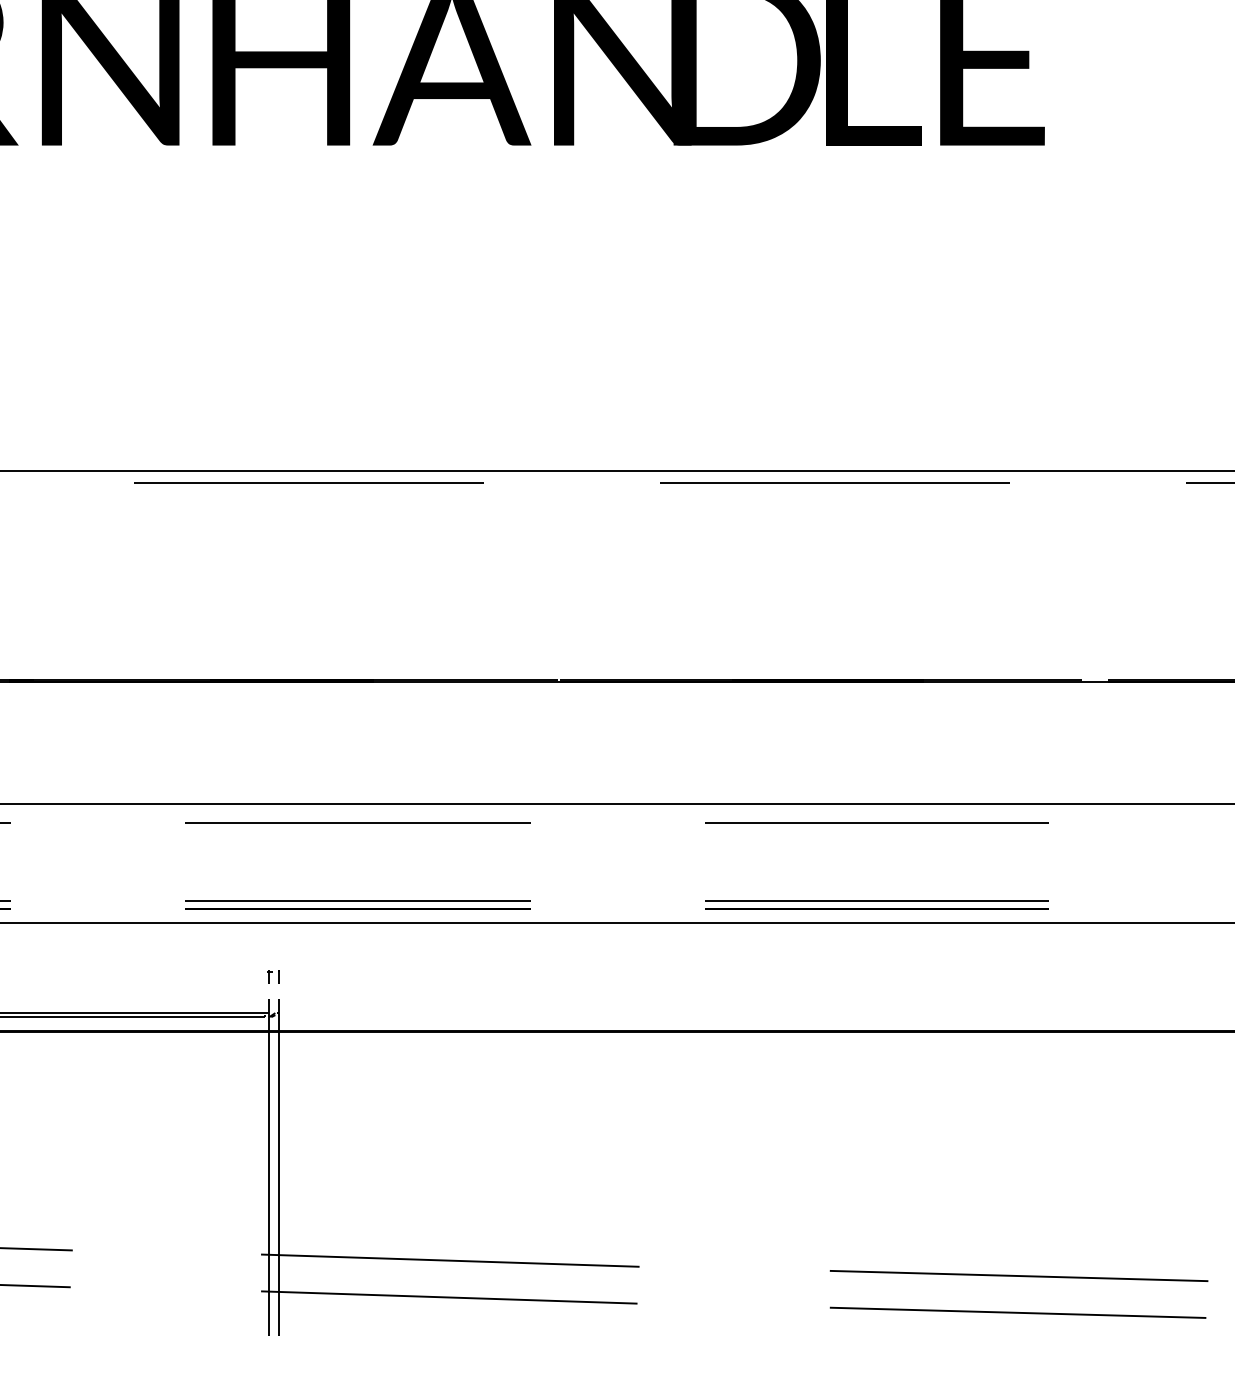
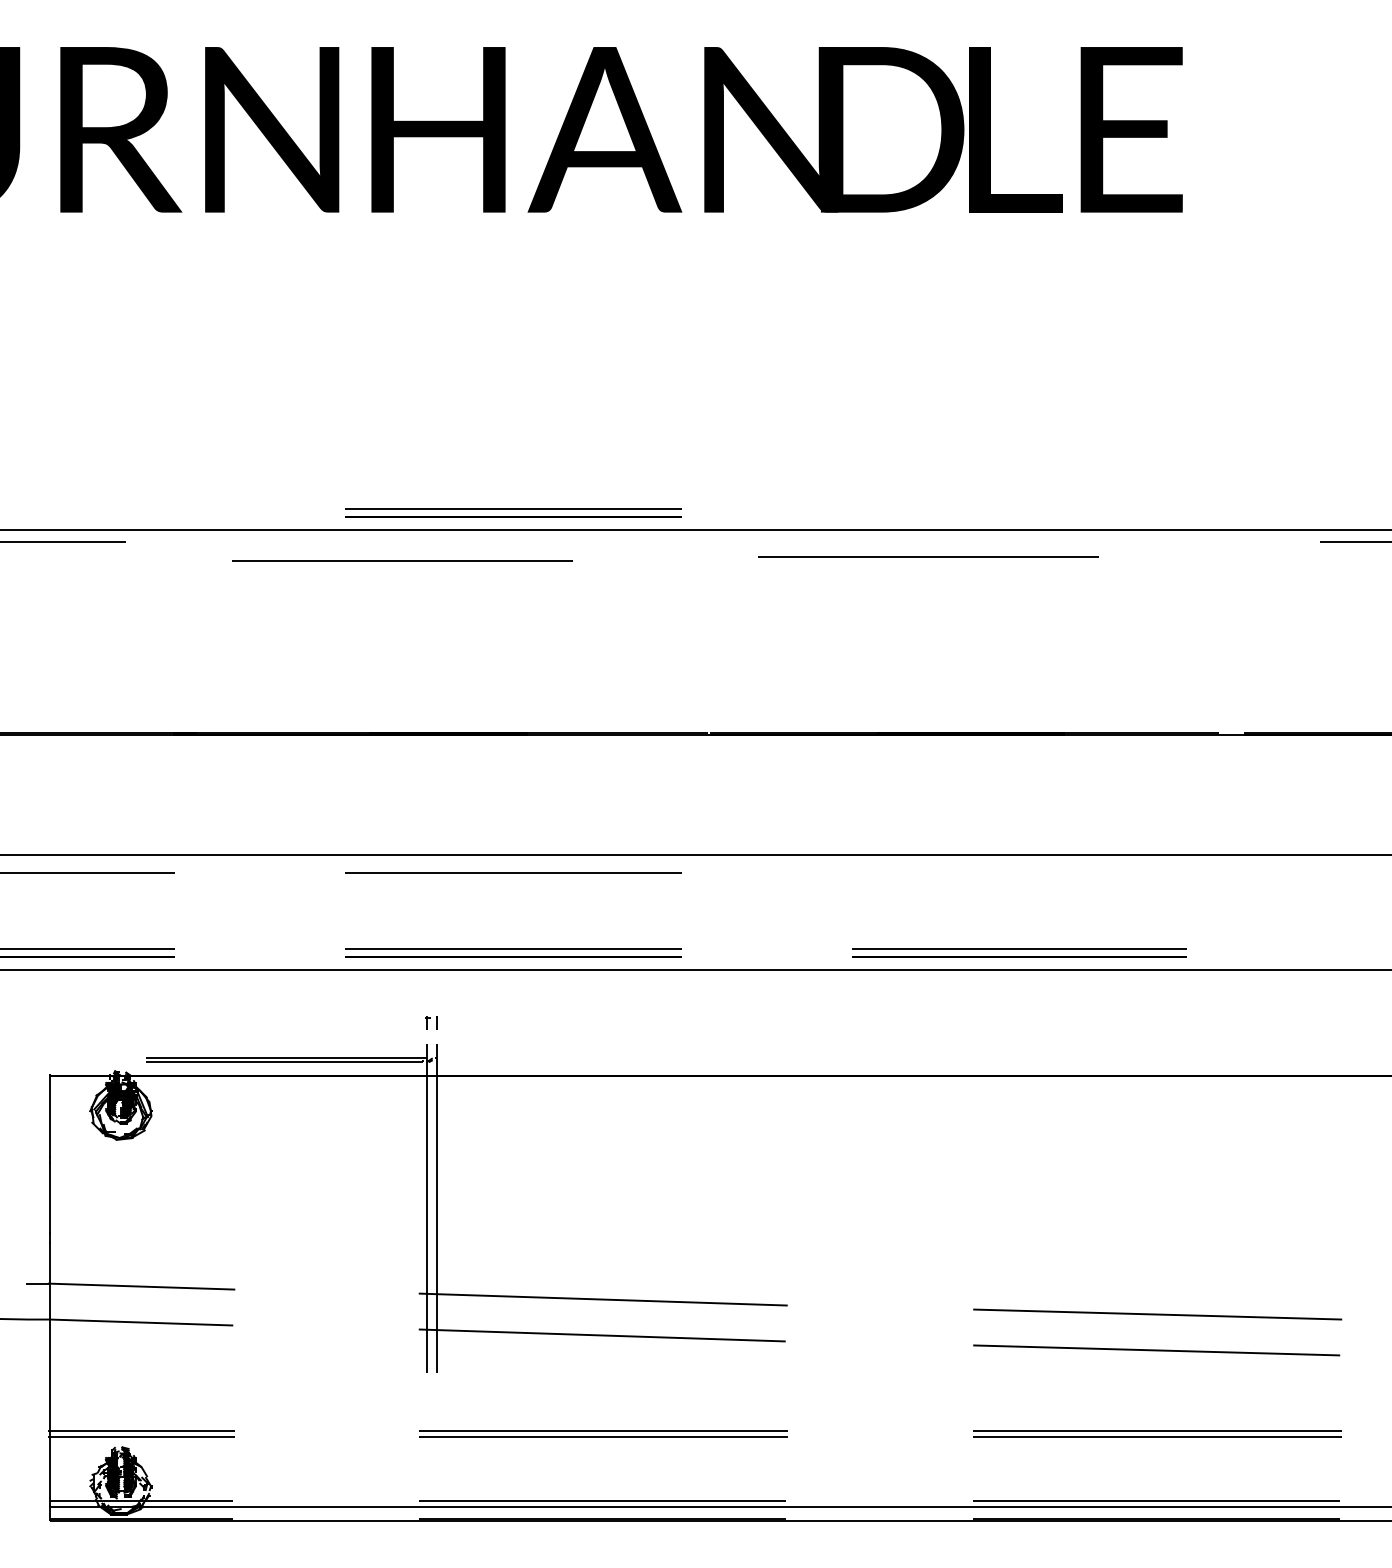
part: (358, 453) -> (513, 512), added
line: (308, 482) -> (402, 560), moved
line: (835, 482) -> (928, 556), moved
line: (877, 822) -> (1019, 872), removed

